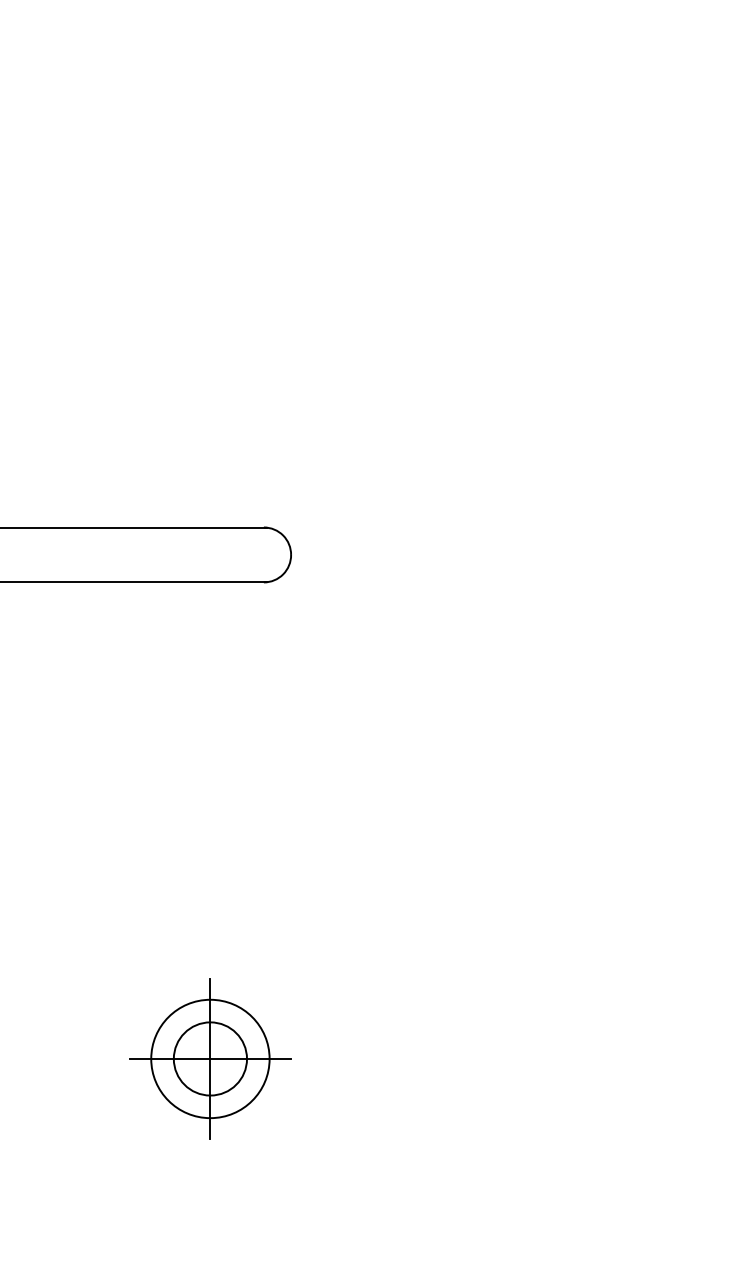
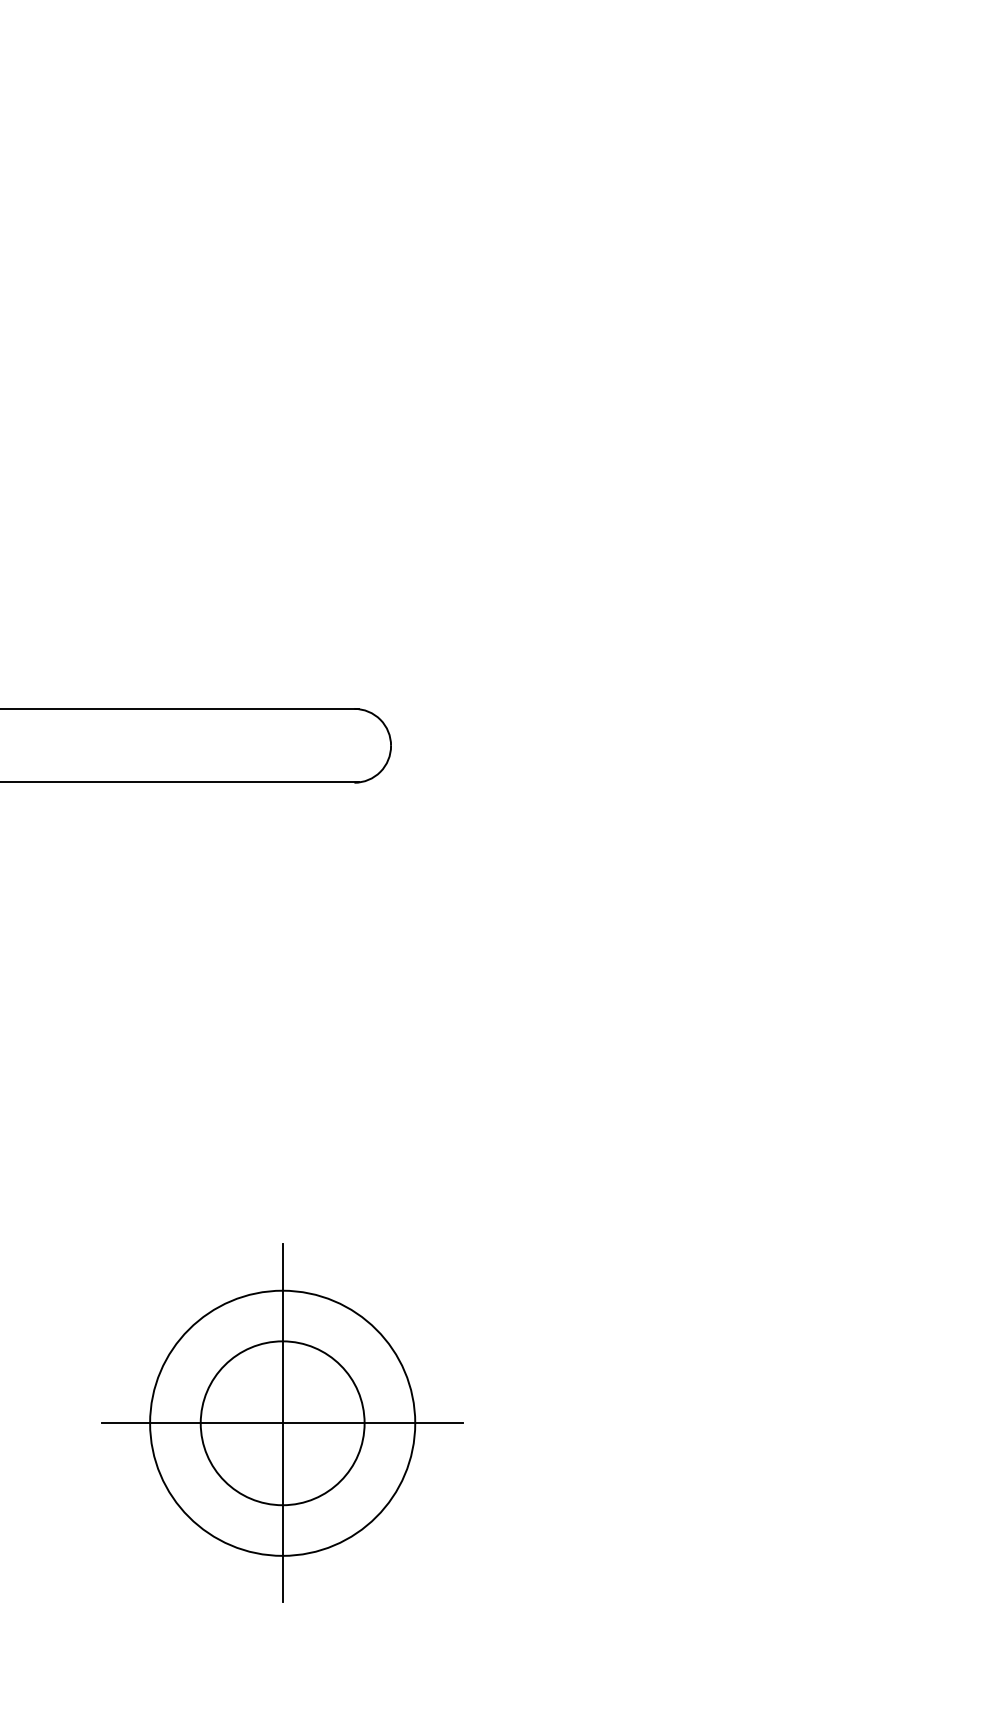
part: (210, 1058) -> (282, 1422), size x1.67

